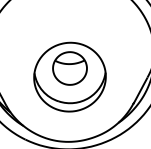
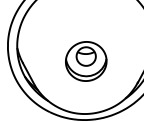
part: (70, 77) -> (86, 61), size x0.7

